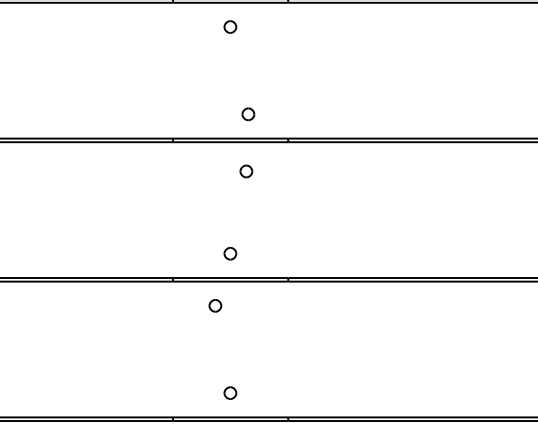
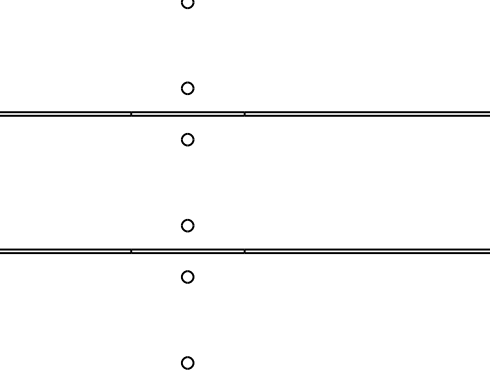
part: (248, 114) -> (187, 88), moved
part: (246, 171) -> (187, 139), moved
part: (215, 305) -> (187, 276), moved

